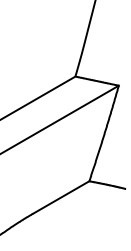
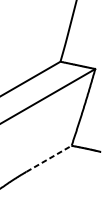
line: (61, 197) -> (49, 158), solid -> dashed

